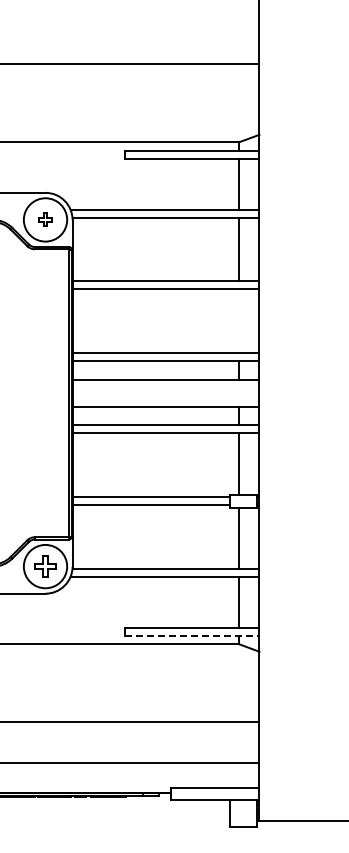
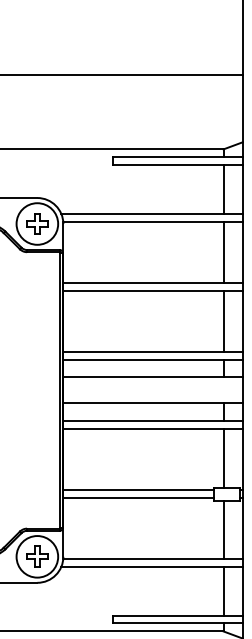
part: (45, 219) -> (37, 223), size x1.67
line: (239, 321) -> (223, 321), added
line: (192, 635) -> (178, 622), dashed -> solid

